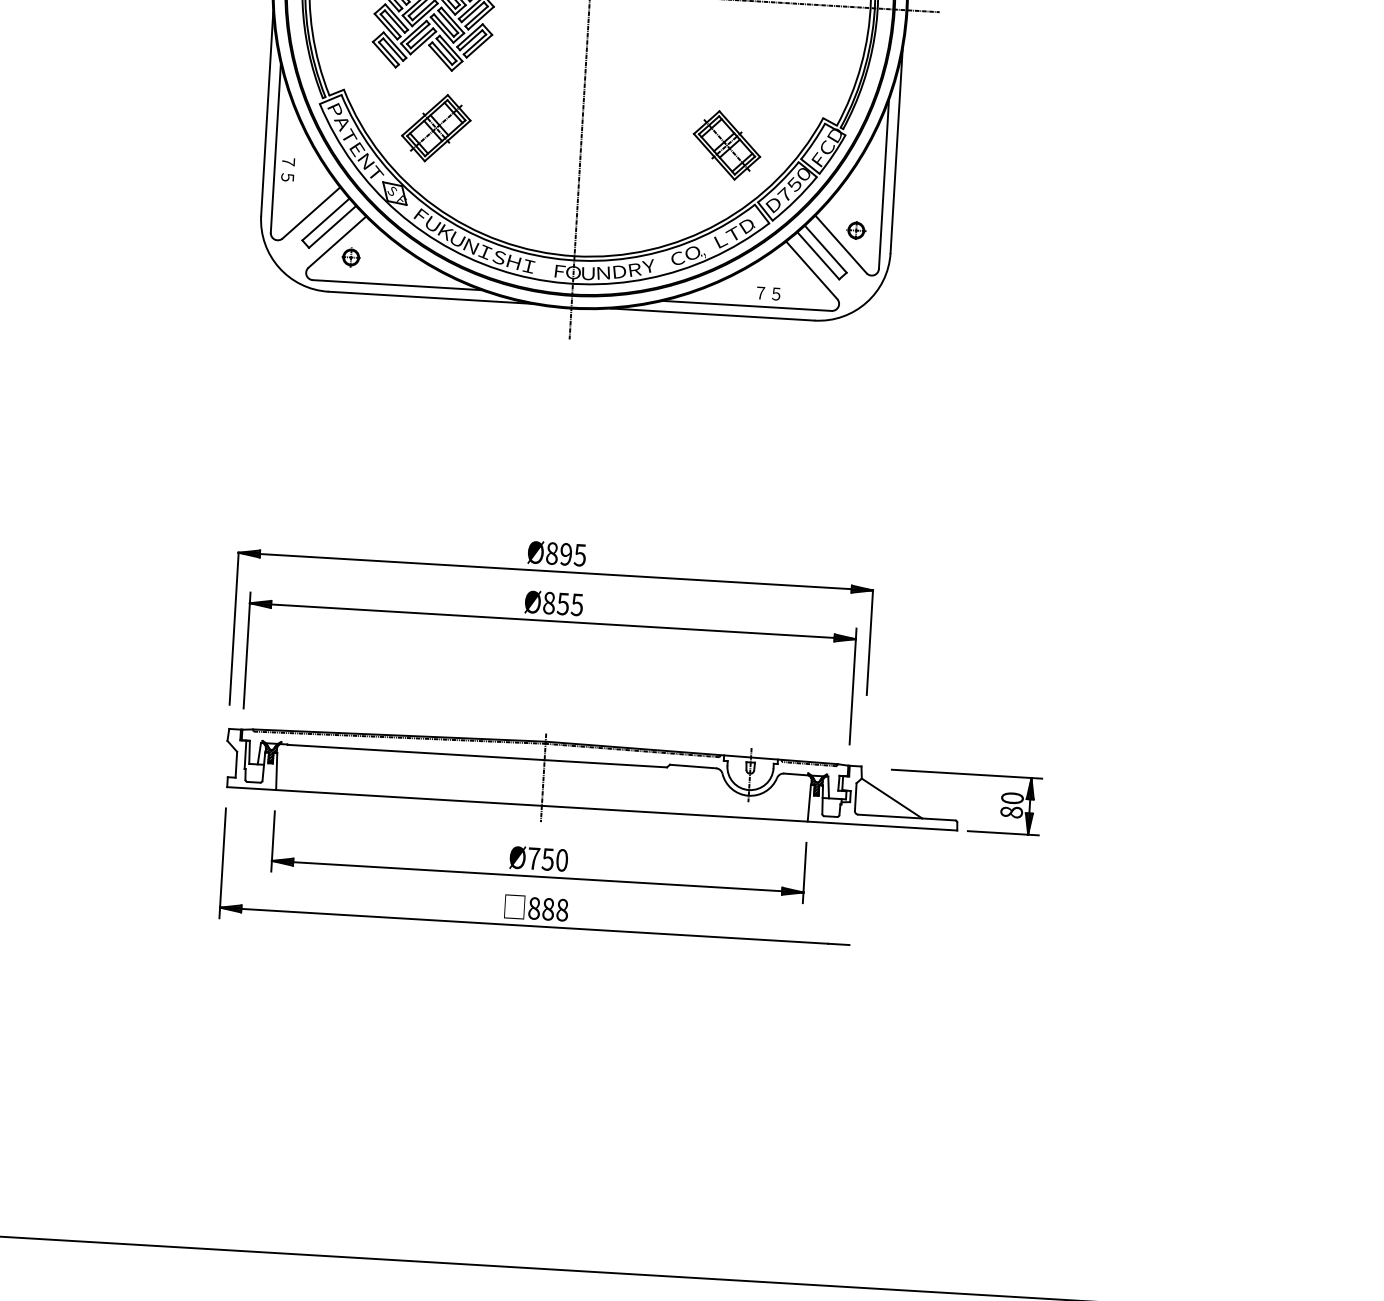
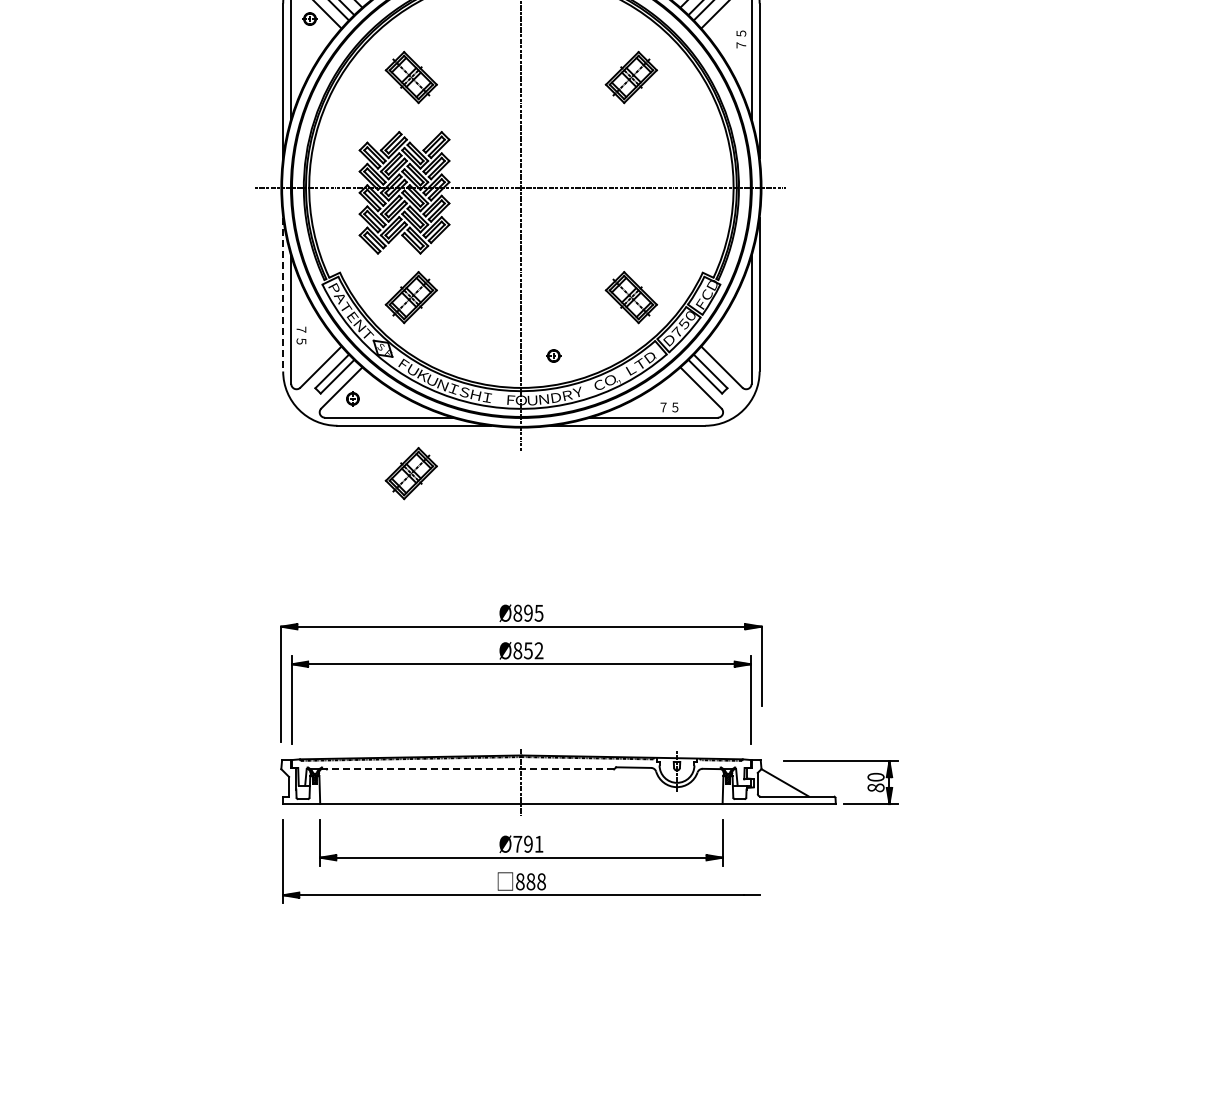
line: (267, 114) -> (283, 294), solid -> dashed
part: (855, 229) -> (553, 355), moved
part: (421, 360) -> (410, 473), added
text: (576, 604) -> (538, 650), Ø855 -> Ø852
line: (477, 756) -> (470, 769), solid -> dashed
text: (554, 858) -> (533, 843), Ø750 -> Ø791

